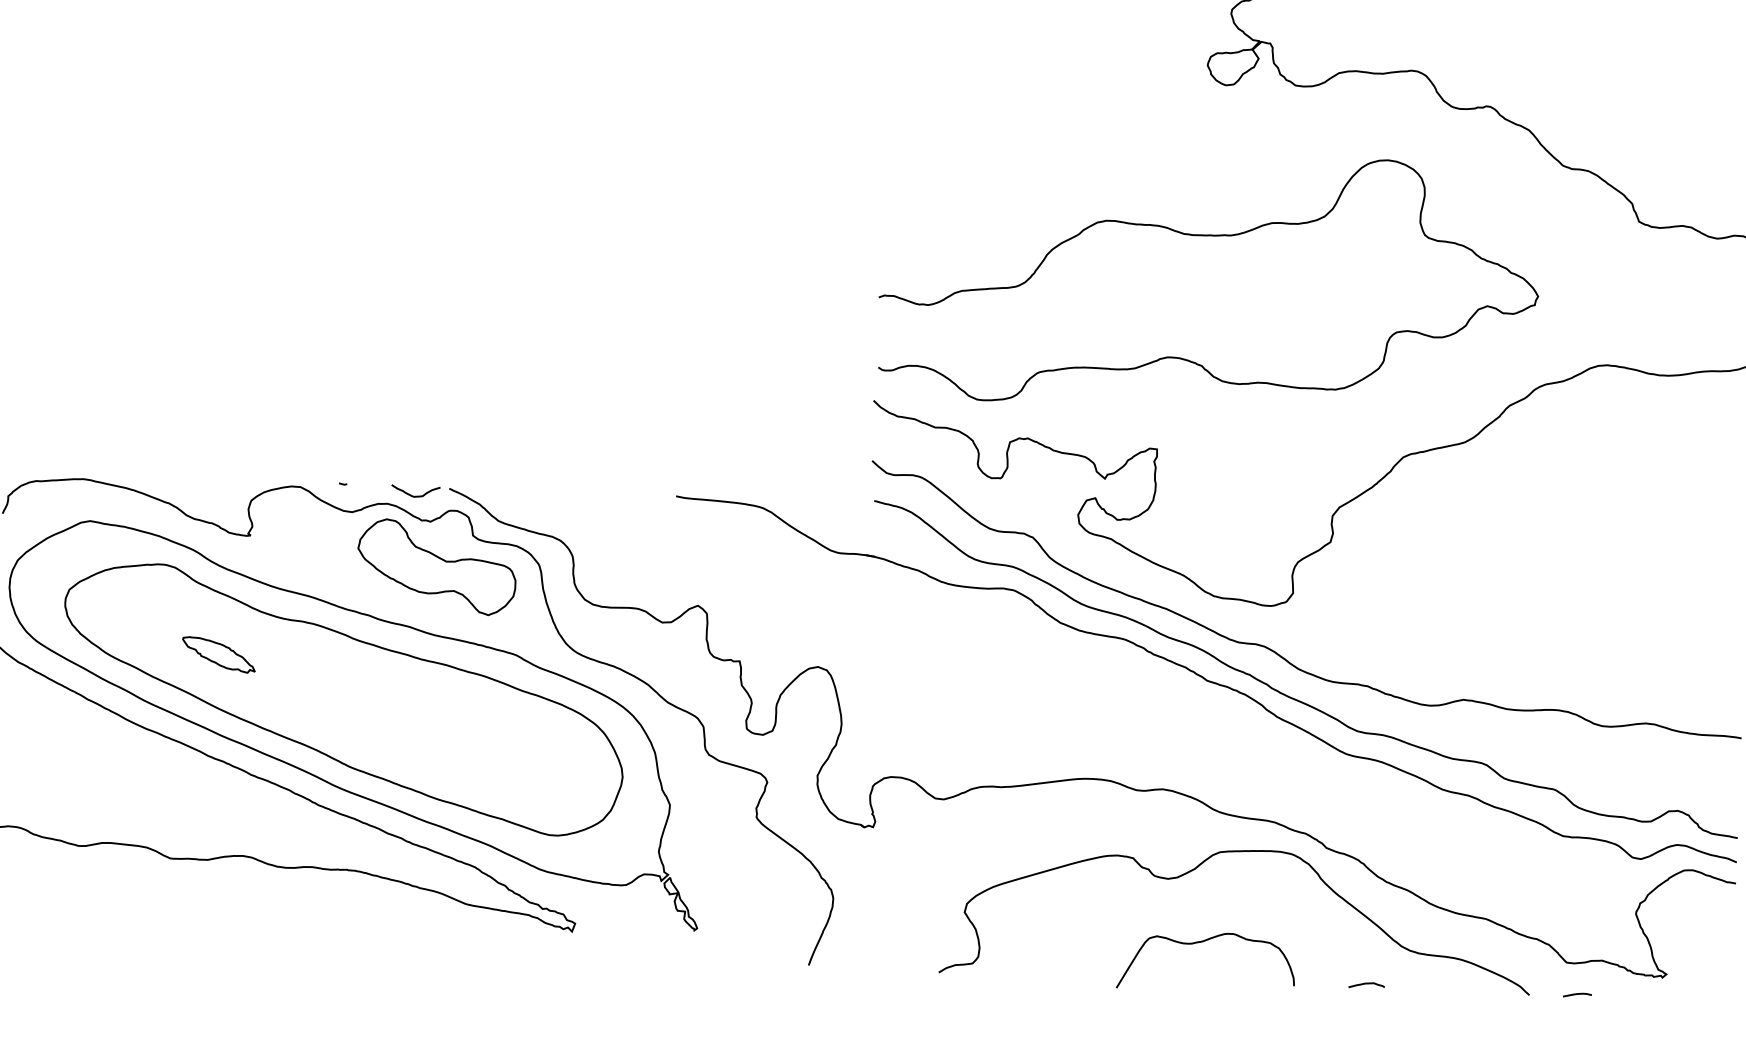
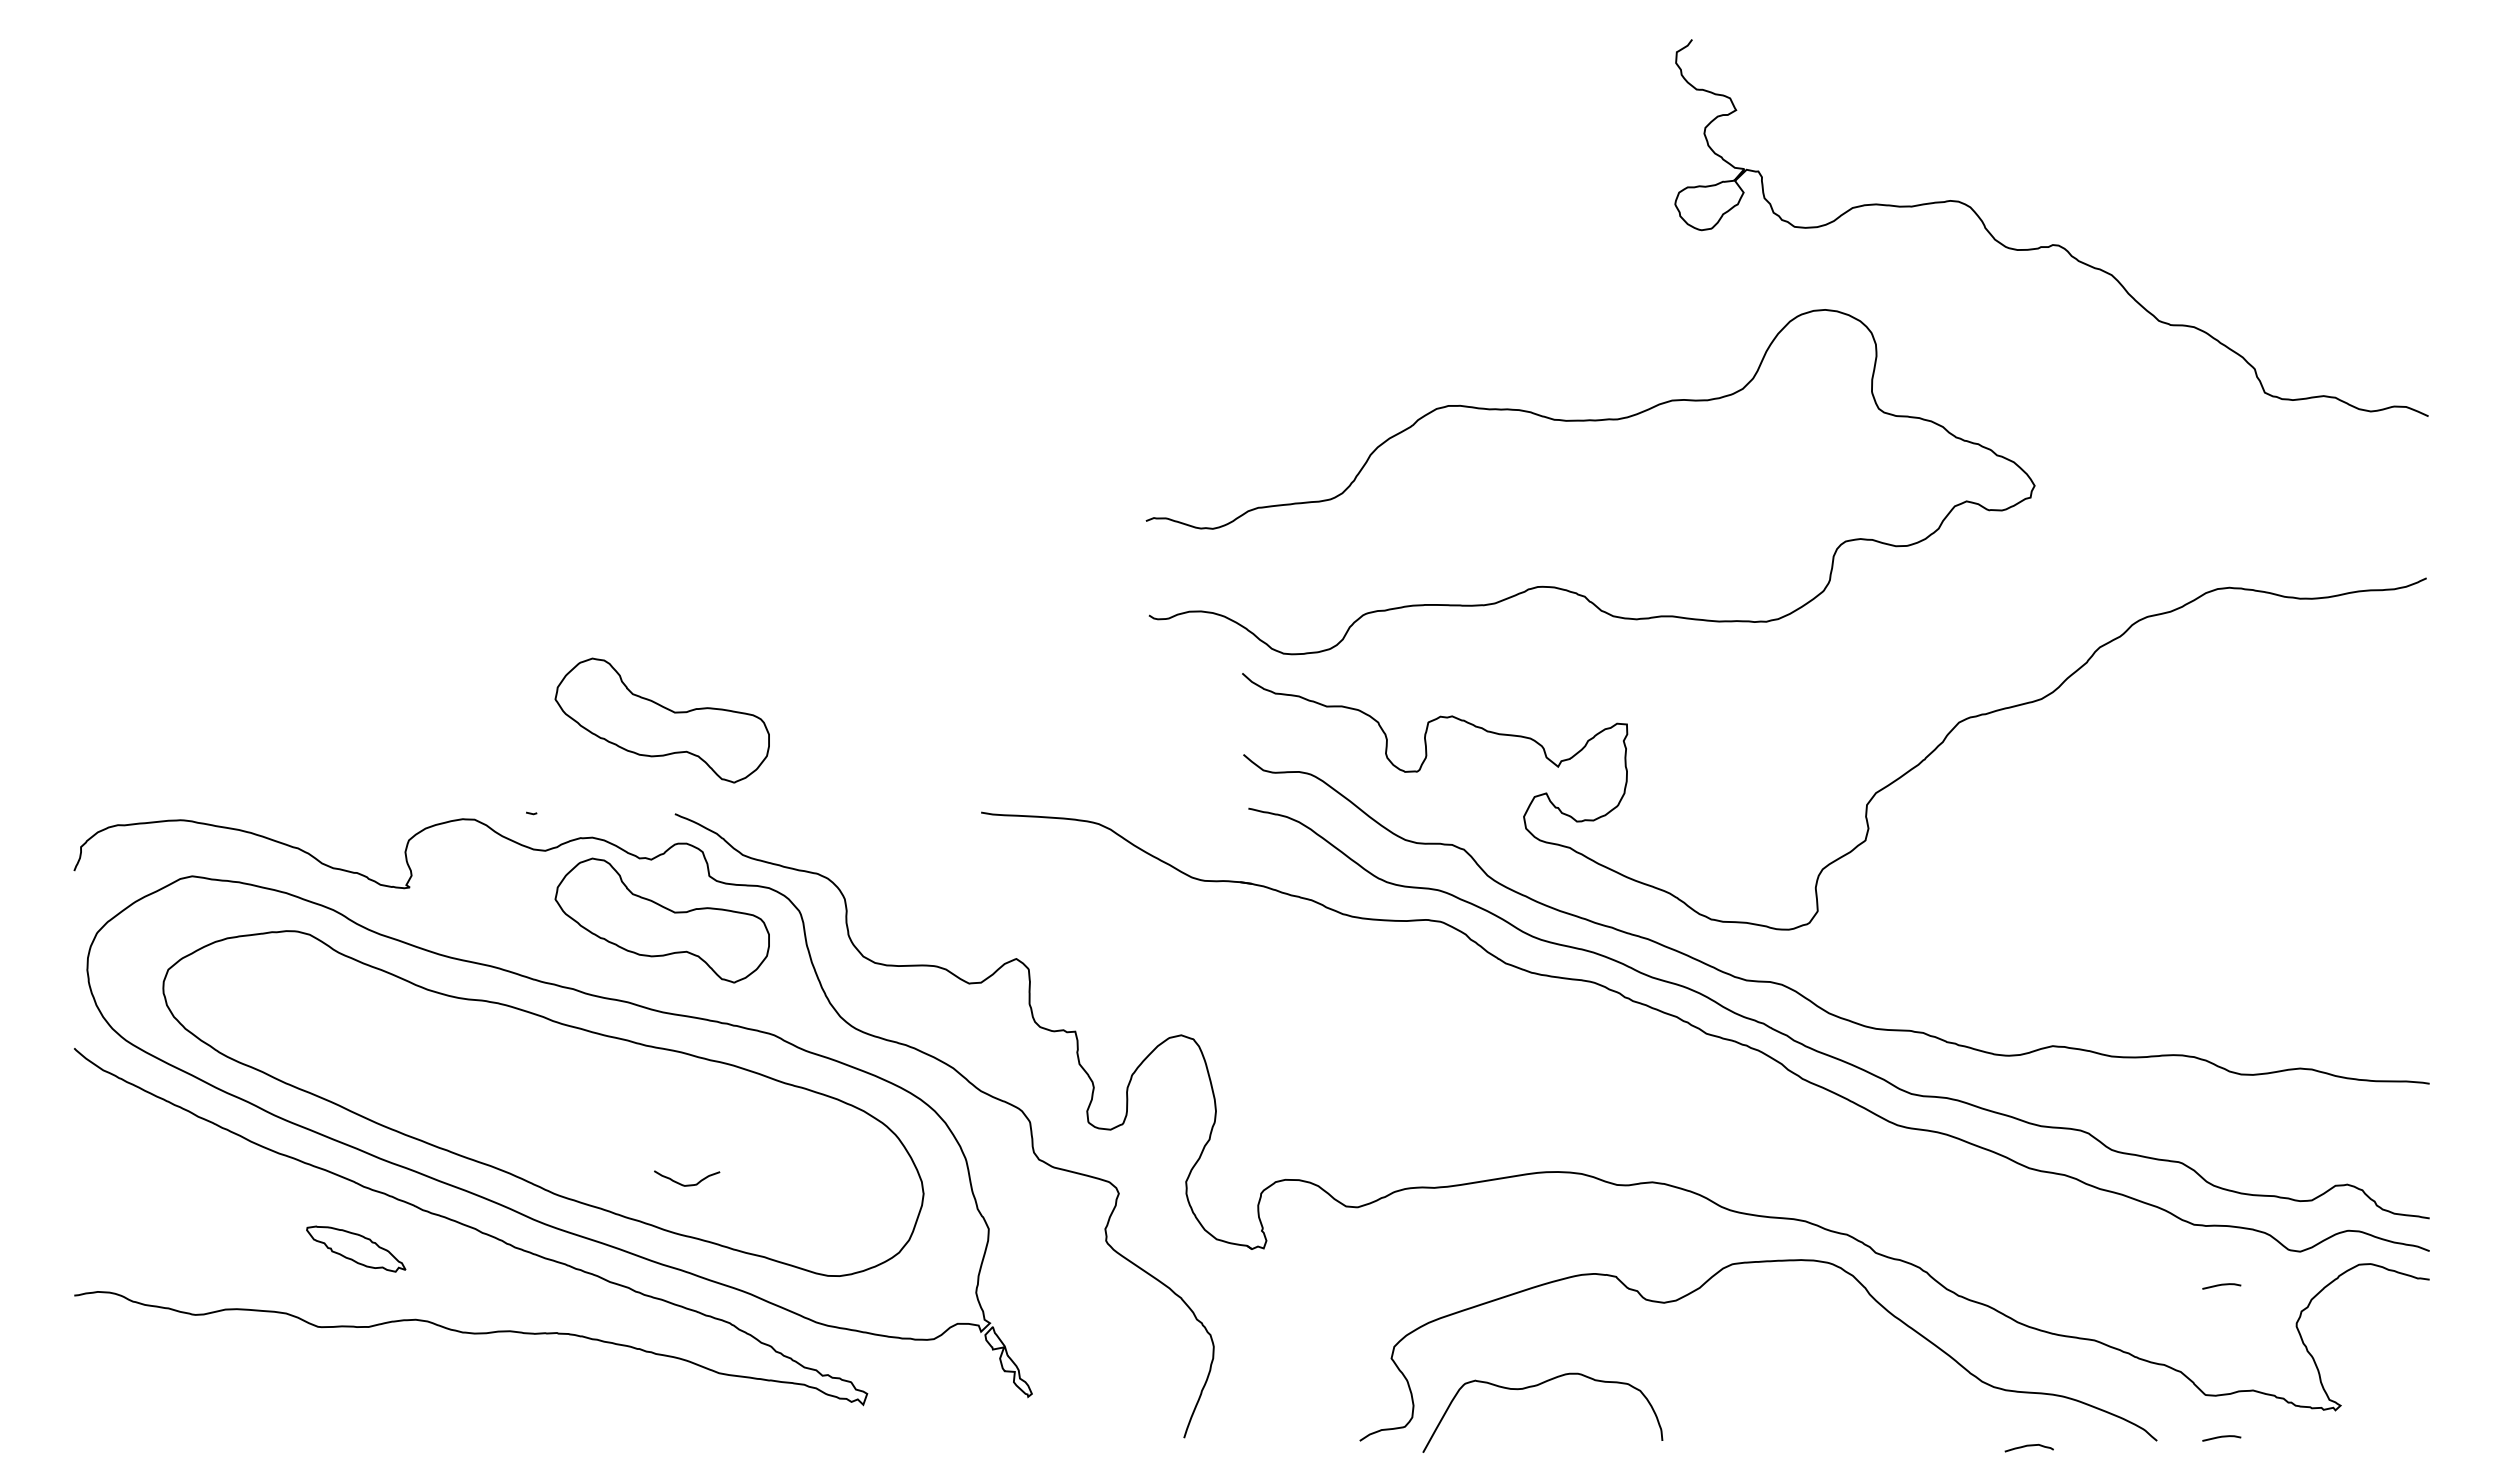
curve: (1210, 236) -> (1590, 421), moved
part: (441, 418) -> (661, 720), added
curve: (415, 495) -> (687, 1184), moved
part: (219, 654) -> (356, 1248), moved
curve: (1581, 881) -> (2221, 1285), added
curve: (1203, 942) -> (1537, 1386), moved
curve: (1366, 984) -> (2028, 1446), moved

